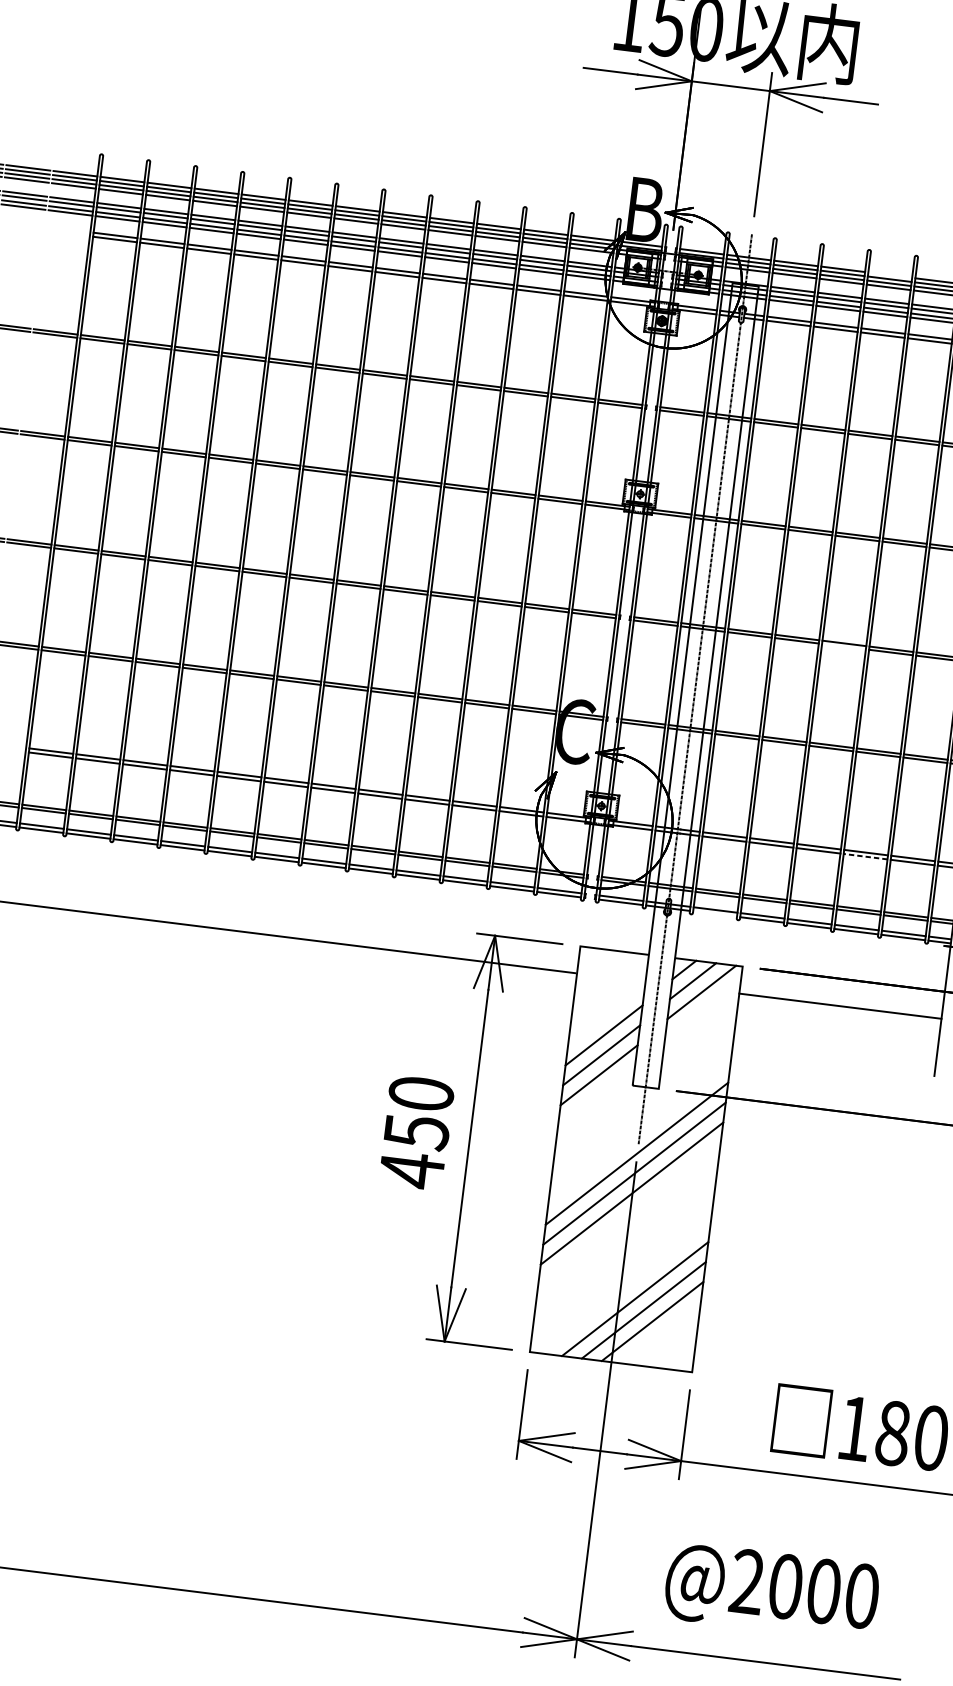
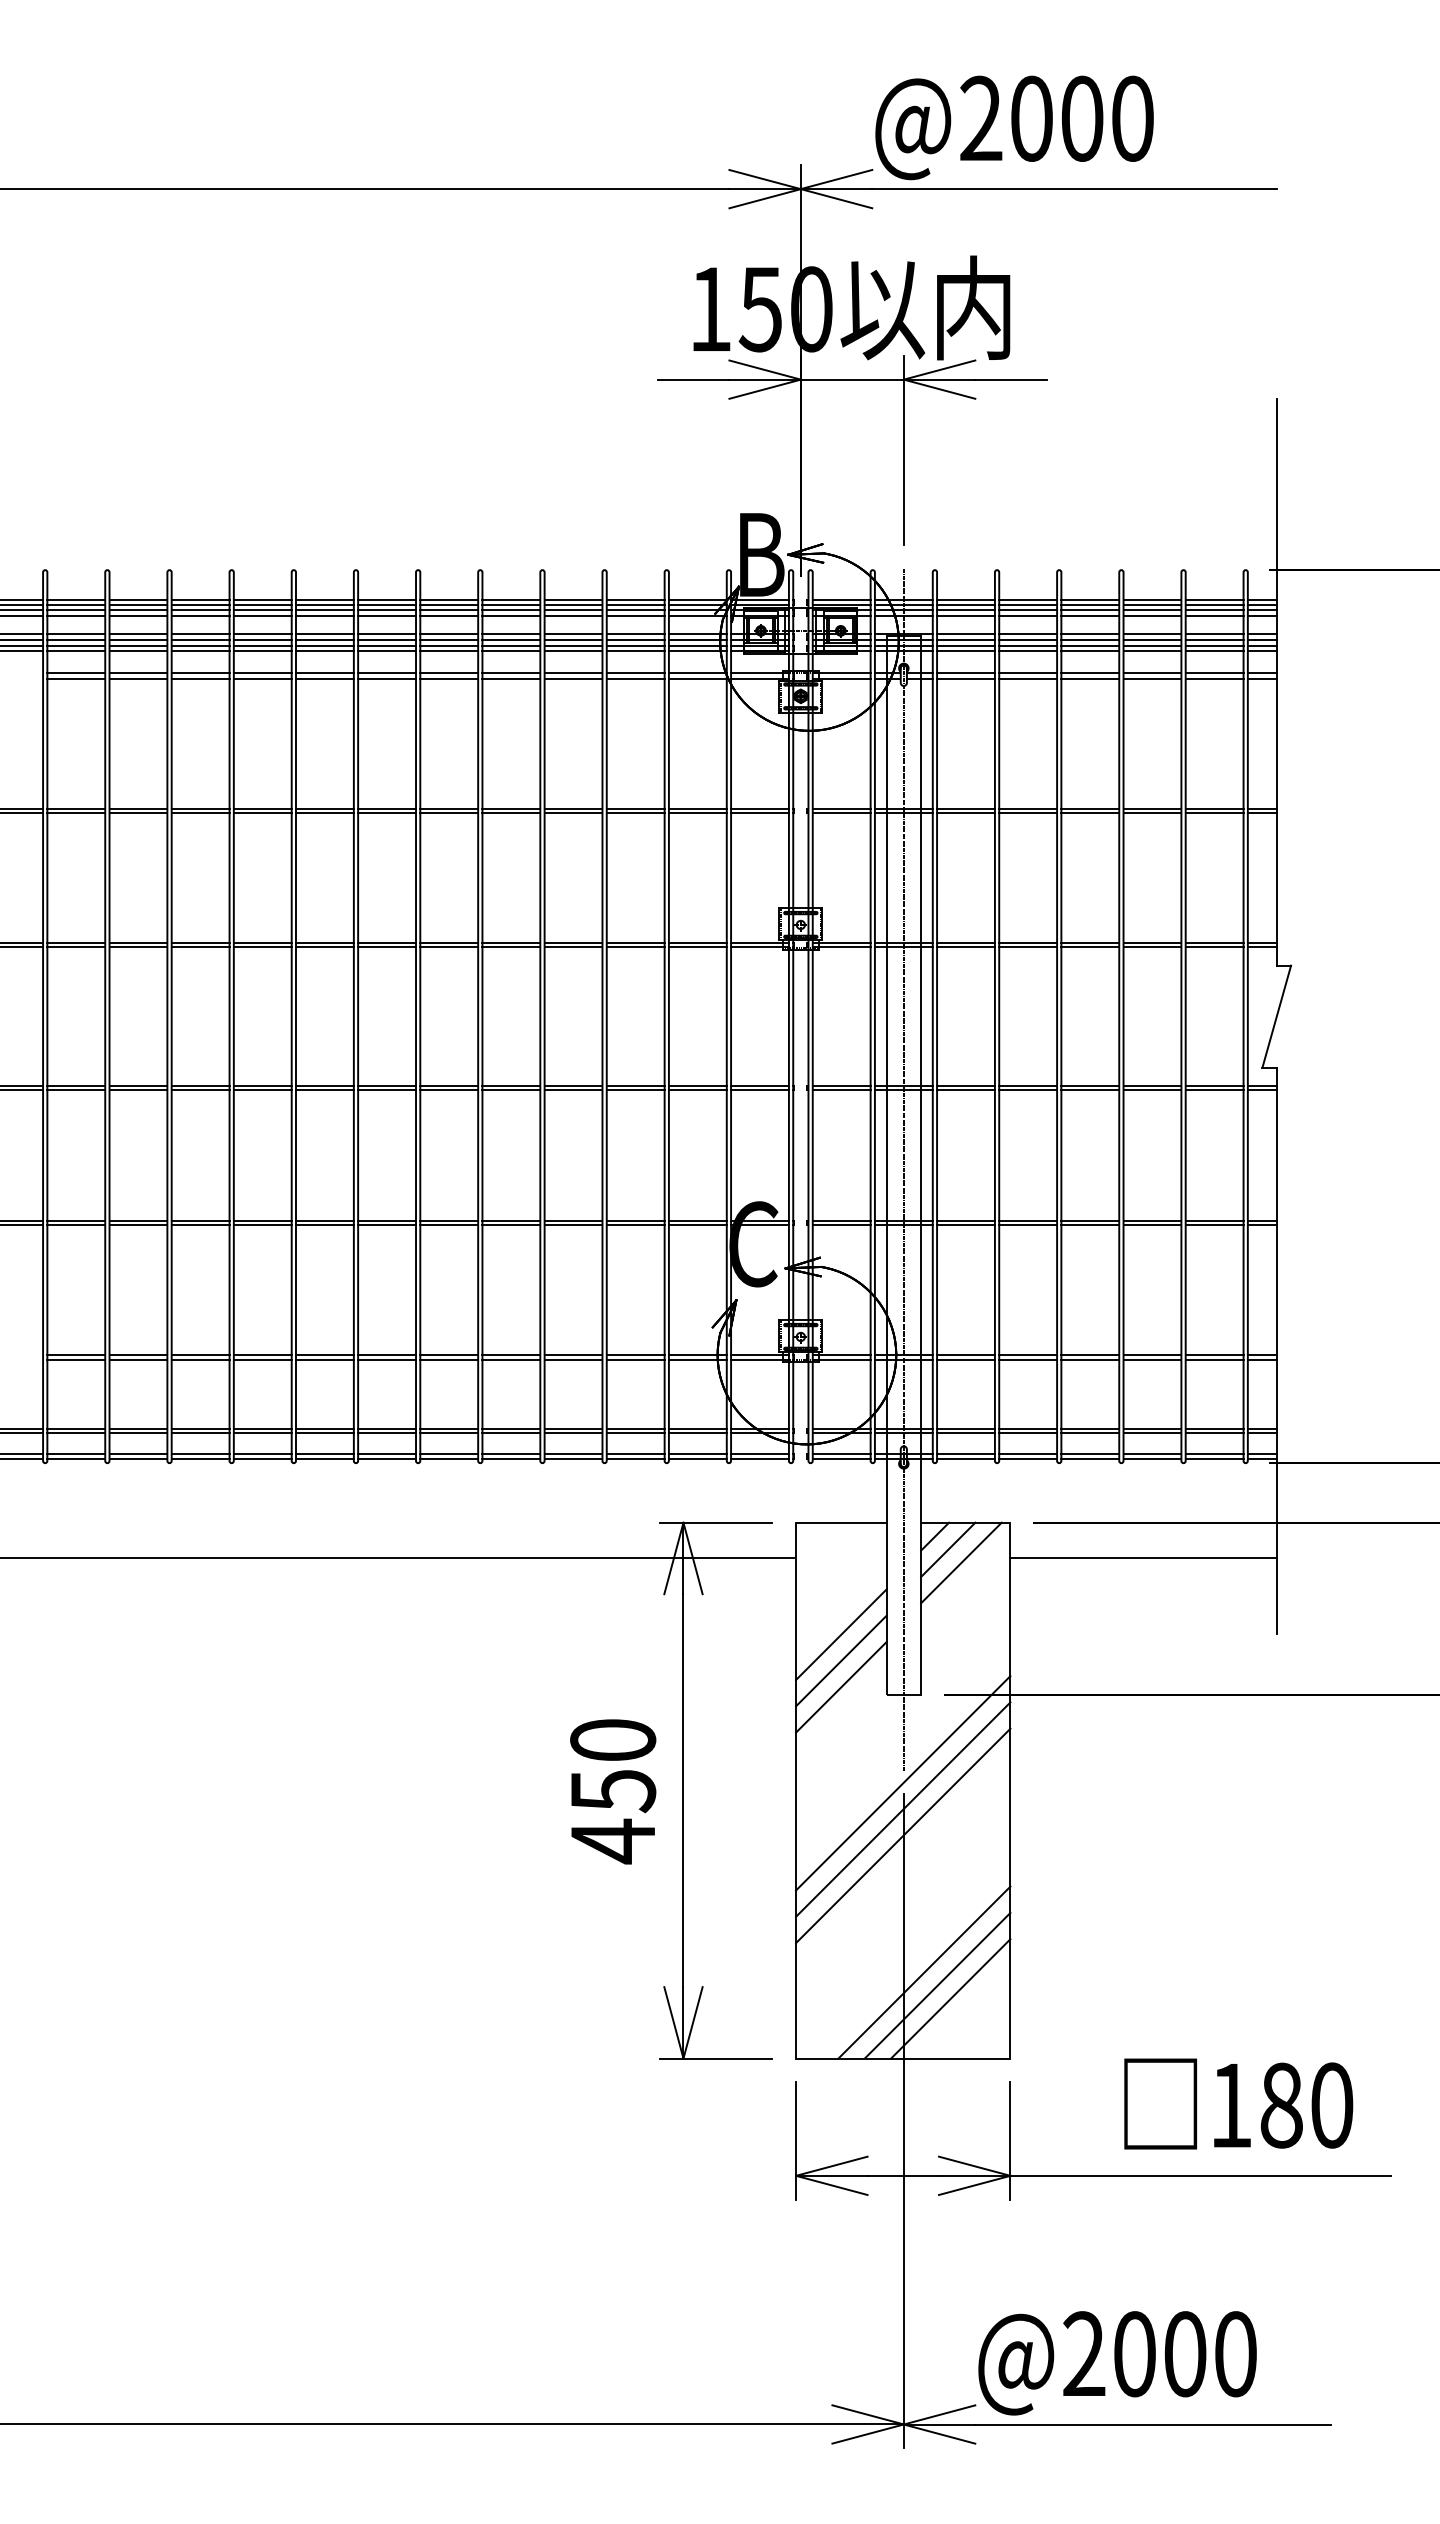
line: (890, 275) -> (1090, 599), added
line: (844, 646) -> (1090, 1090), added
line: (865, 856) -> (1152, 1359), dashed -> solid
line: (714, 913) -> (965, 1458), added
text: (771, 1592) -> (1117, 2363), moved

